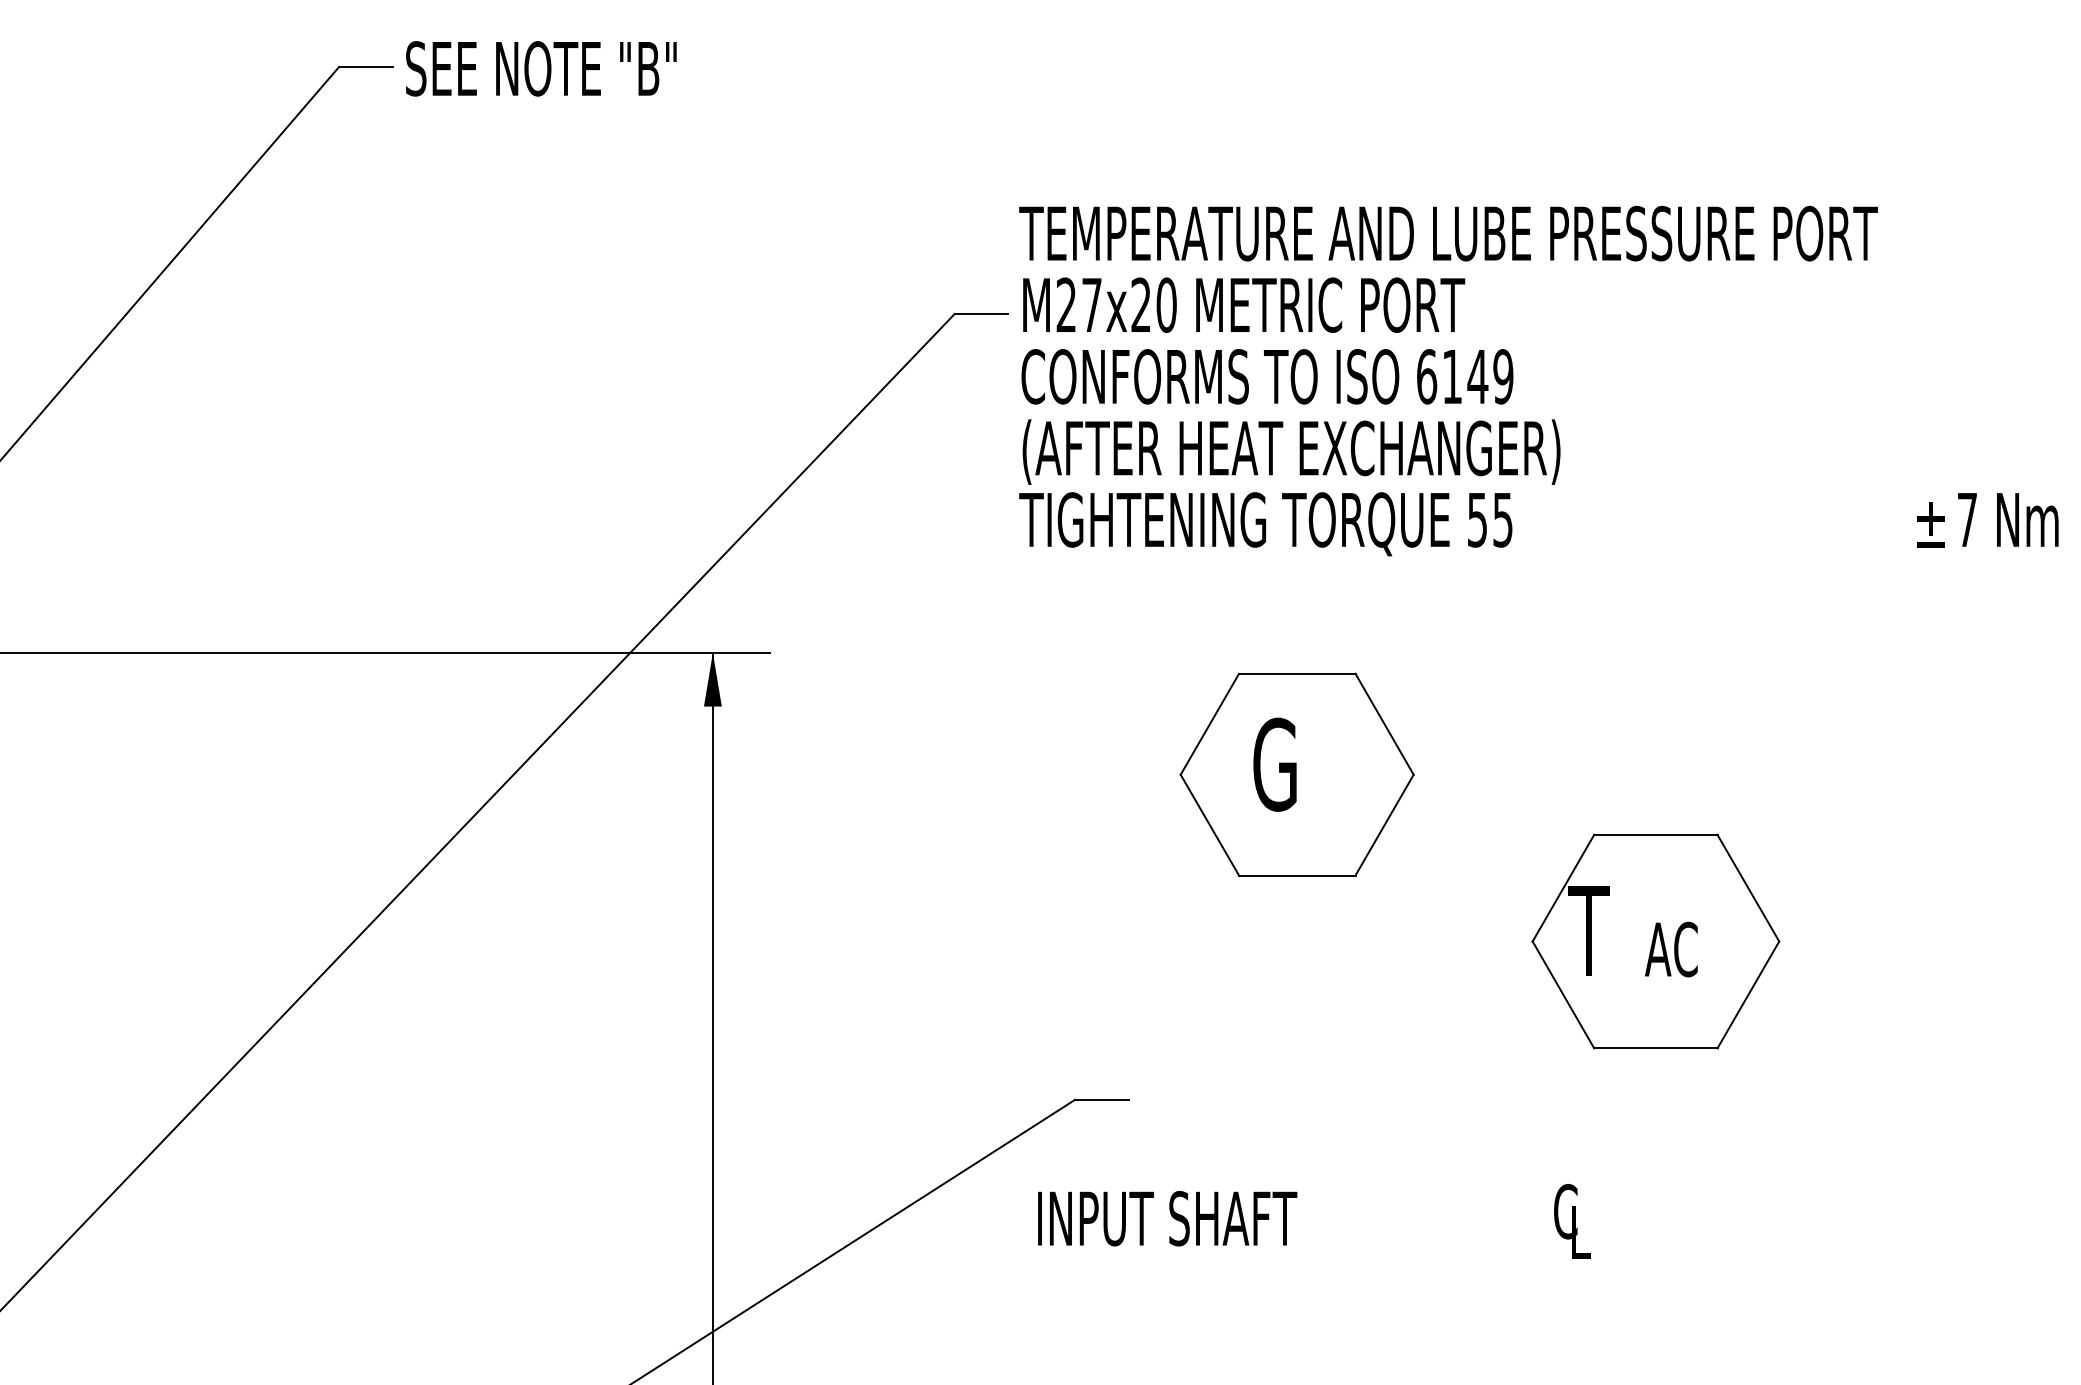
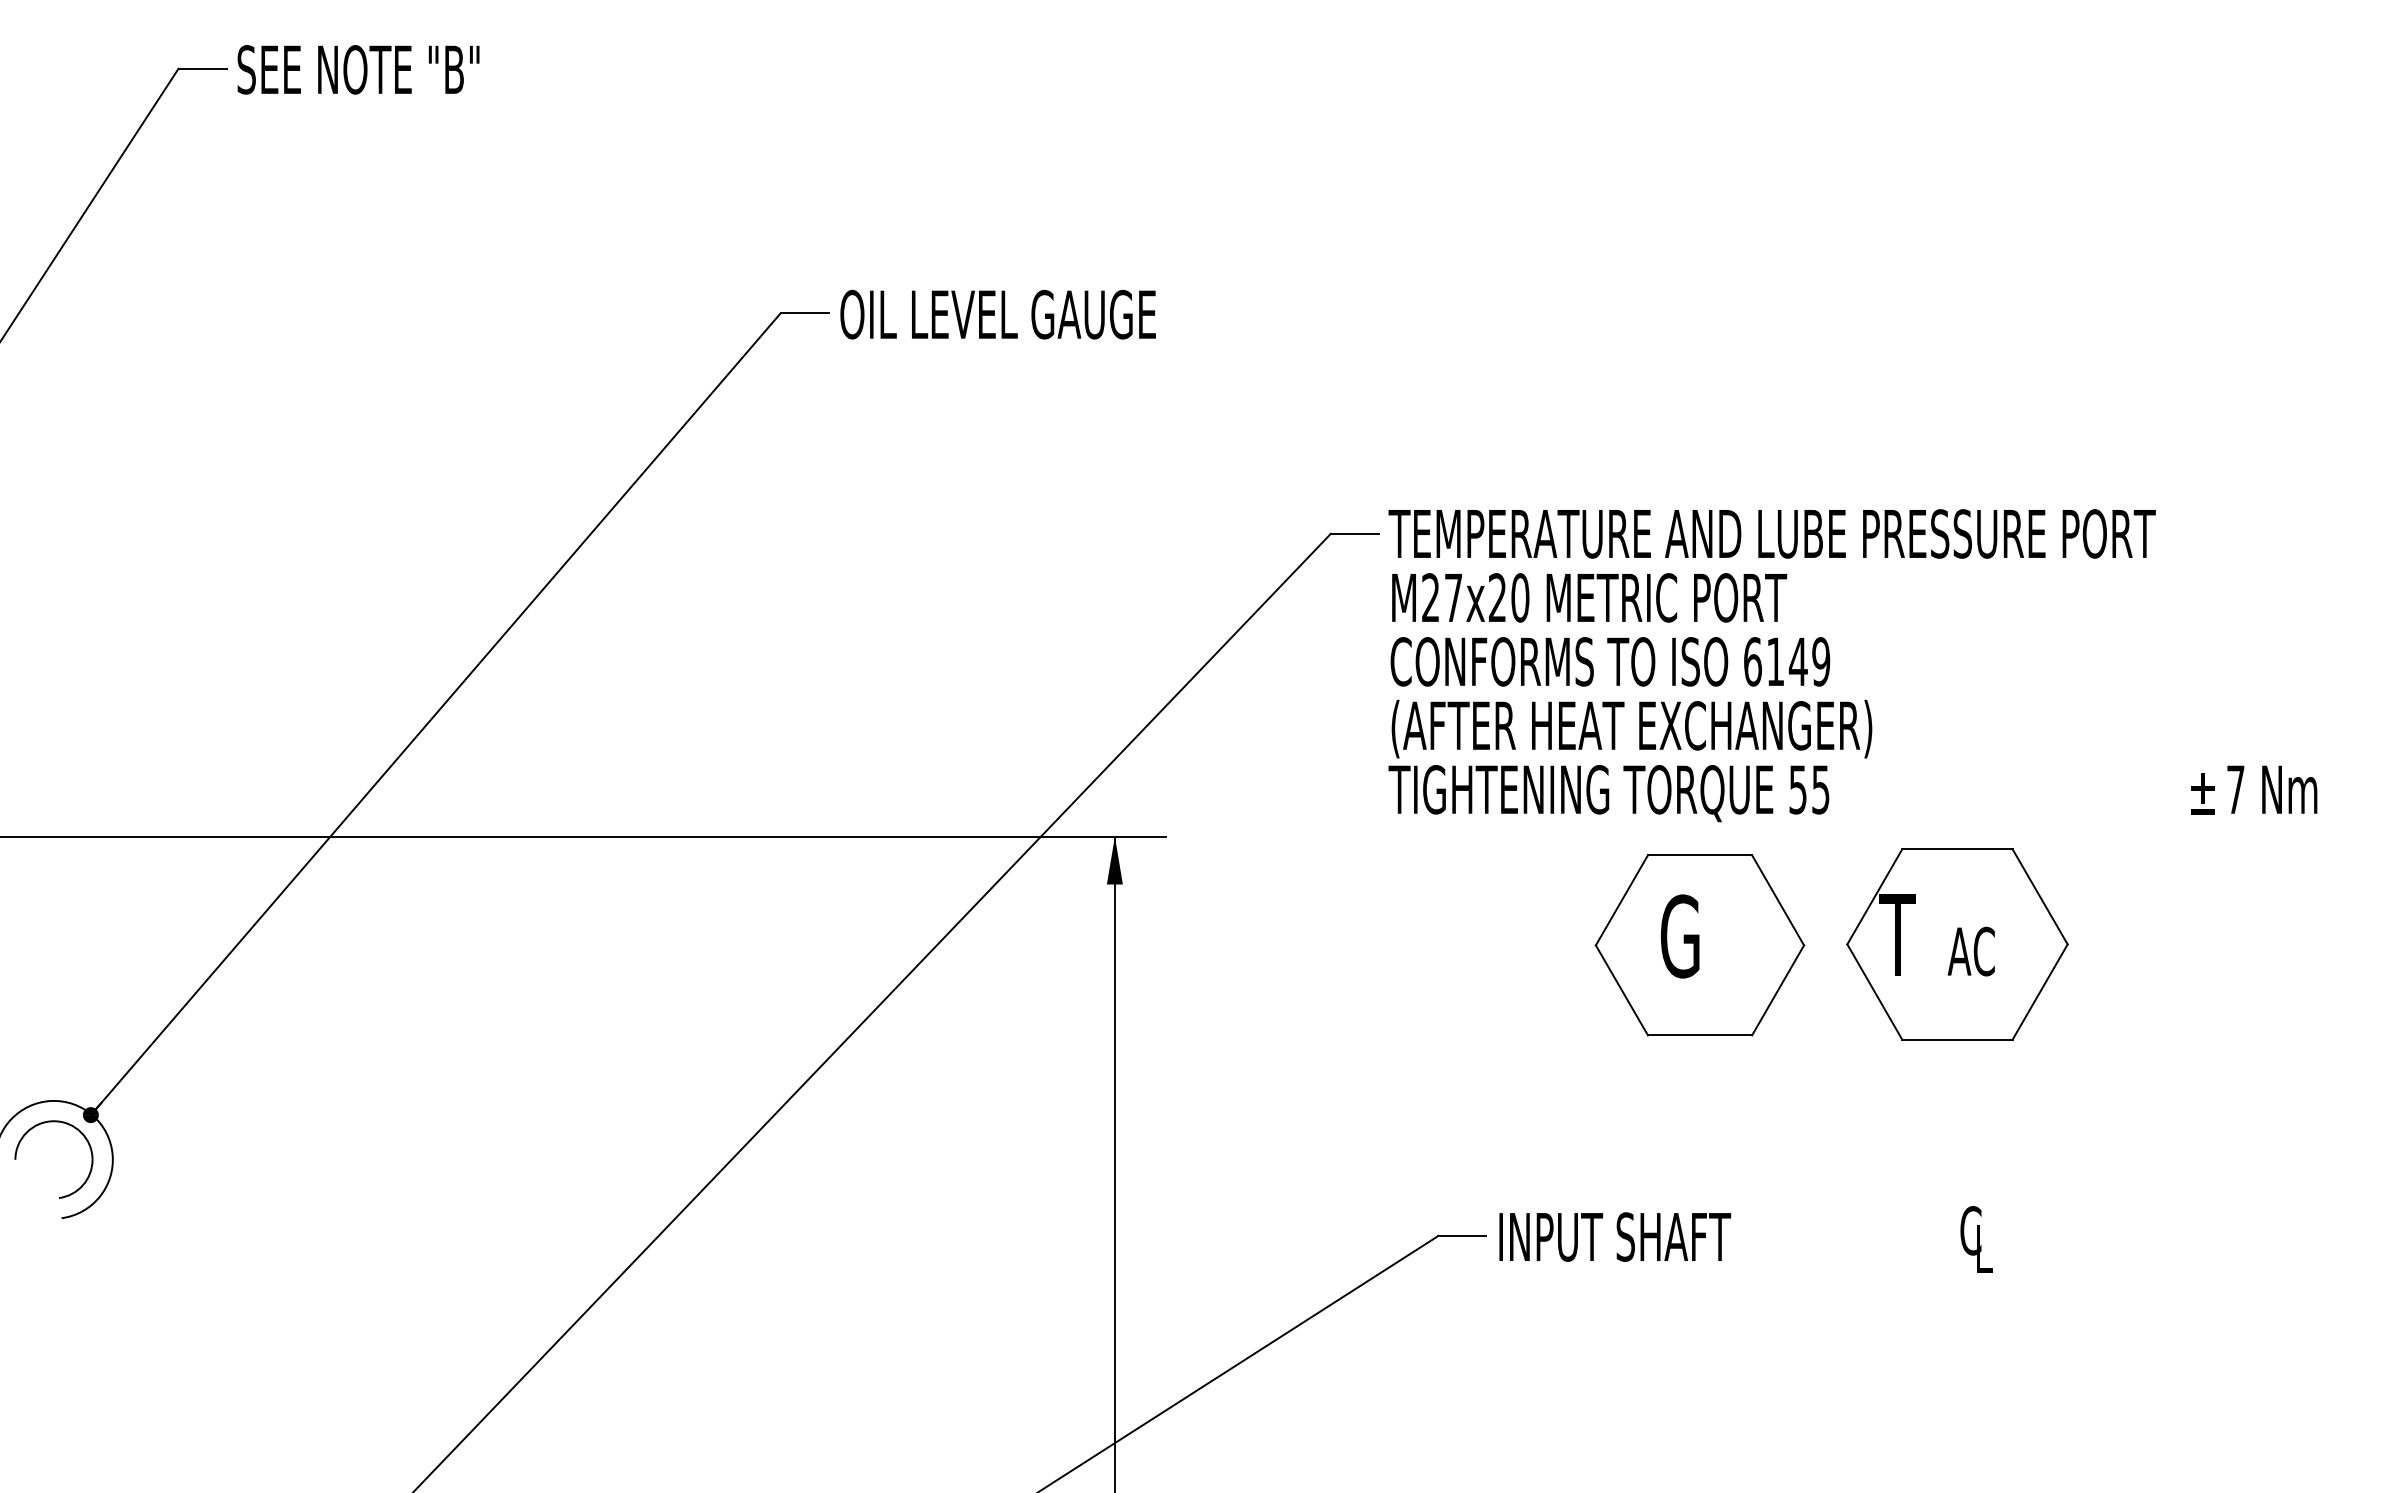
text: (581, 68) -> (997, 314), SEE NOTE "B" -> OIL LEVEL GAUGE
text: (1538, 380) -> (1852, 665), moved
part: (1296, 774) -> (1699, 945), moved
part: (1655, 941) -> (1957, 944), moved
text: (1313, 1221) -> (1745, 1239), moved

